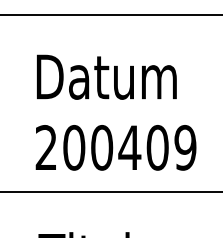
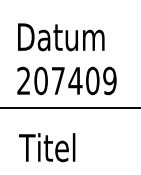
text: (102, 147) -> (58, 80), 200409 -> 207409

